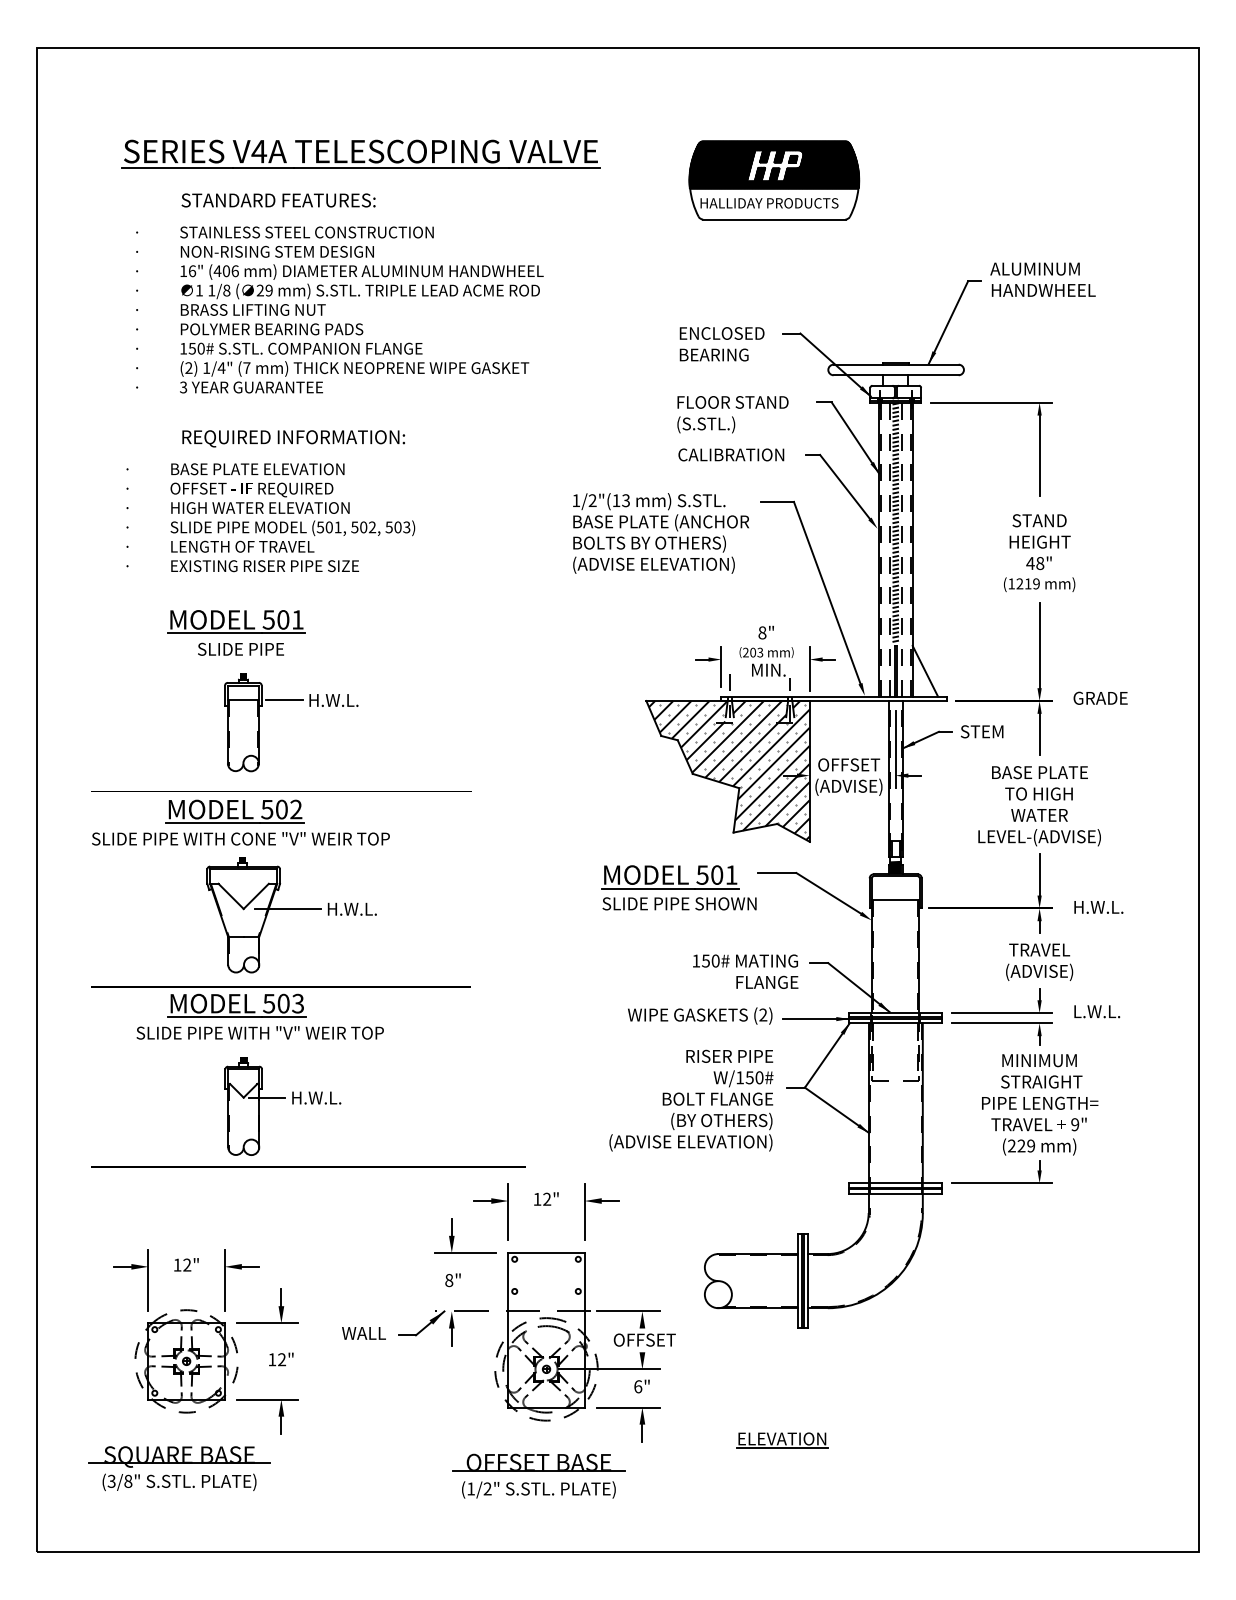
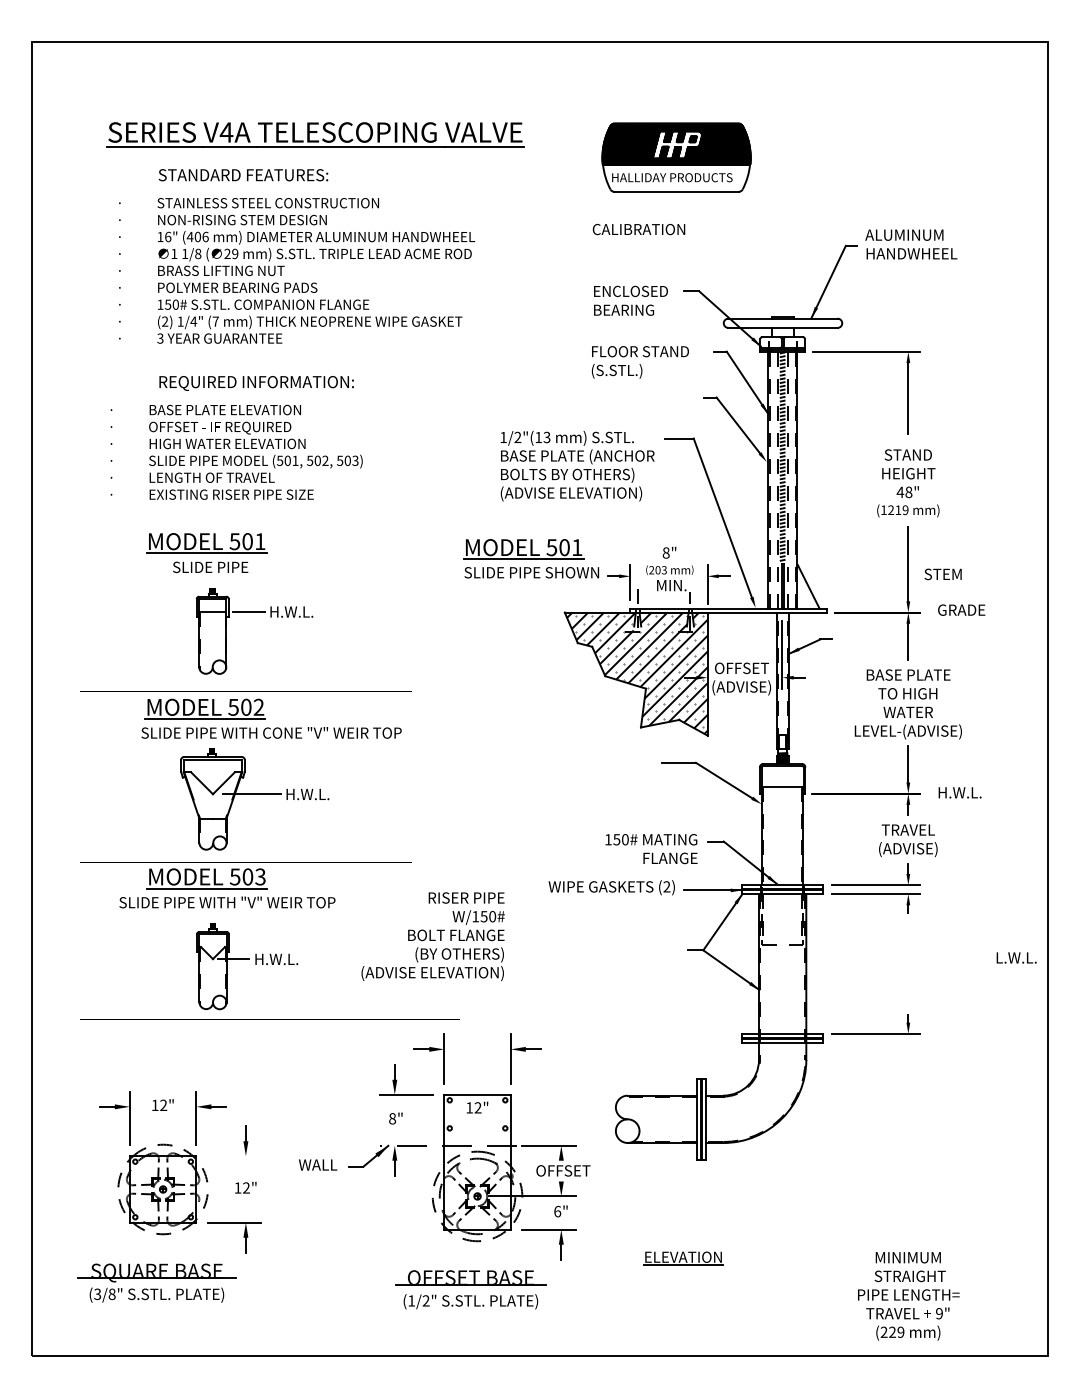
text: (730, 454) -> (638, 229), moved
text: (981, 731) -> (942, 574), moved
text: (240, 838) -> (271, 732), moved
part: (679, 887) -> (531, 558), moved
text: (1097, 1011) -> (1016, 957), moved
text: (690, 1100) -> (432, 936), moved
text: (1039, 1105) -> (908, 1296), moved
text: (546, 1198) -> (477, 1107), moved
line: (267, 1323) -> (233, 1156), removed

